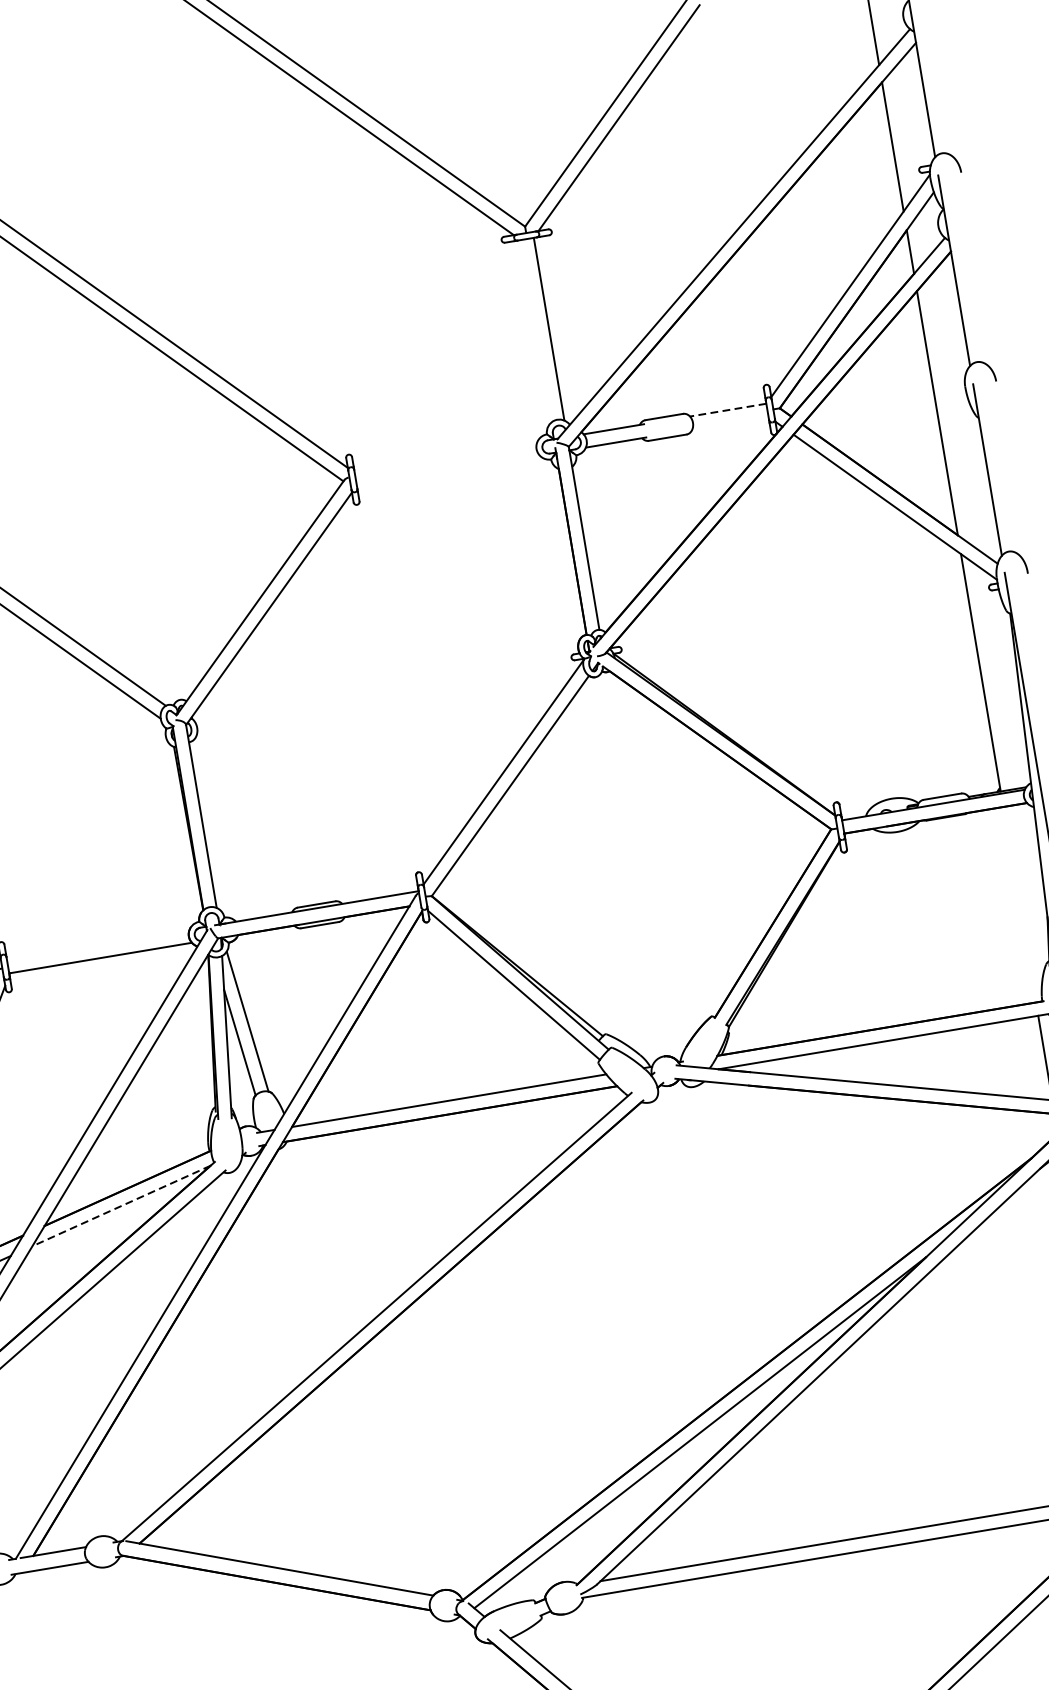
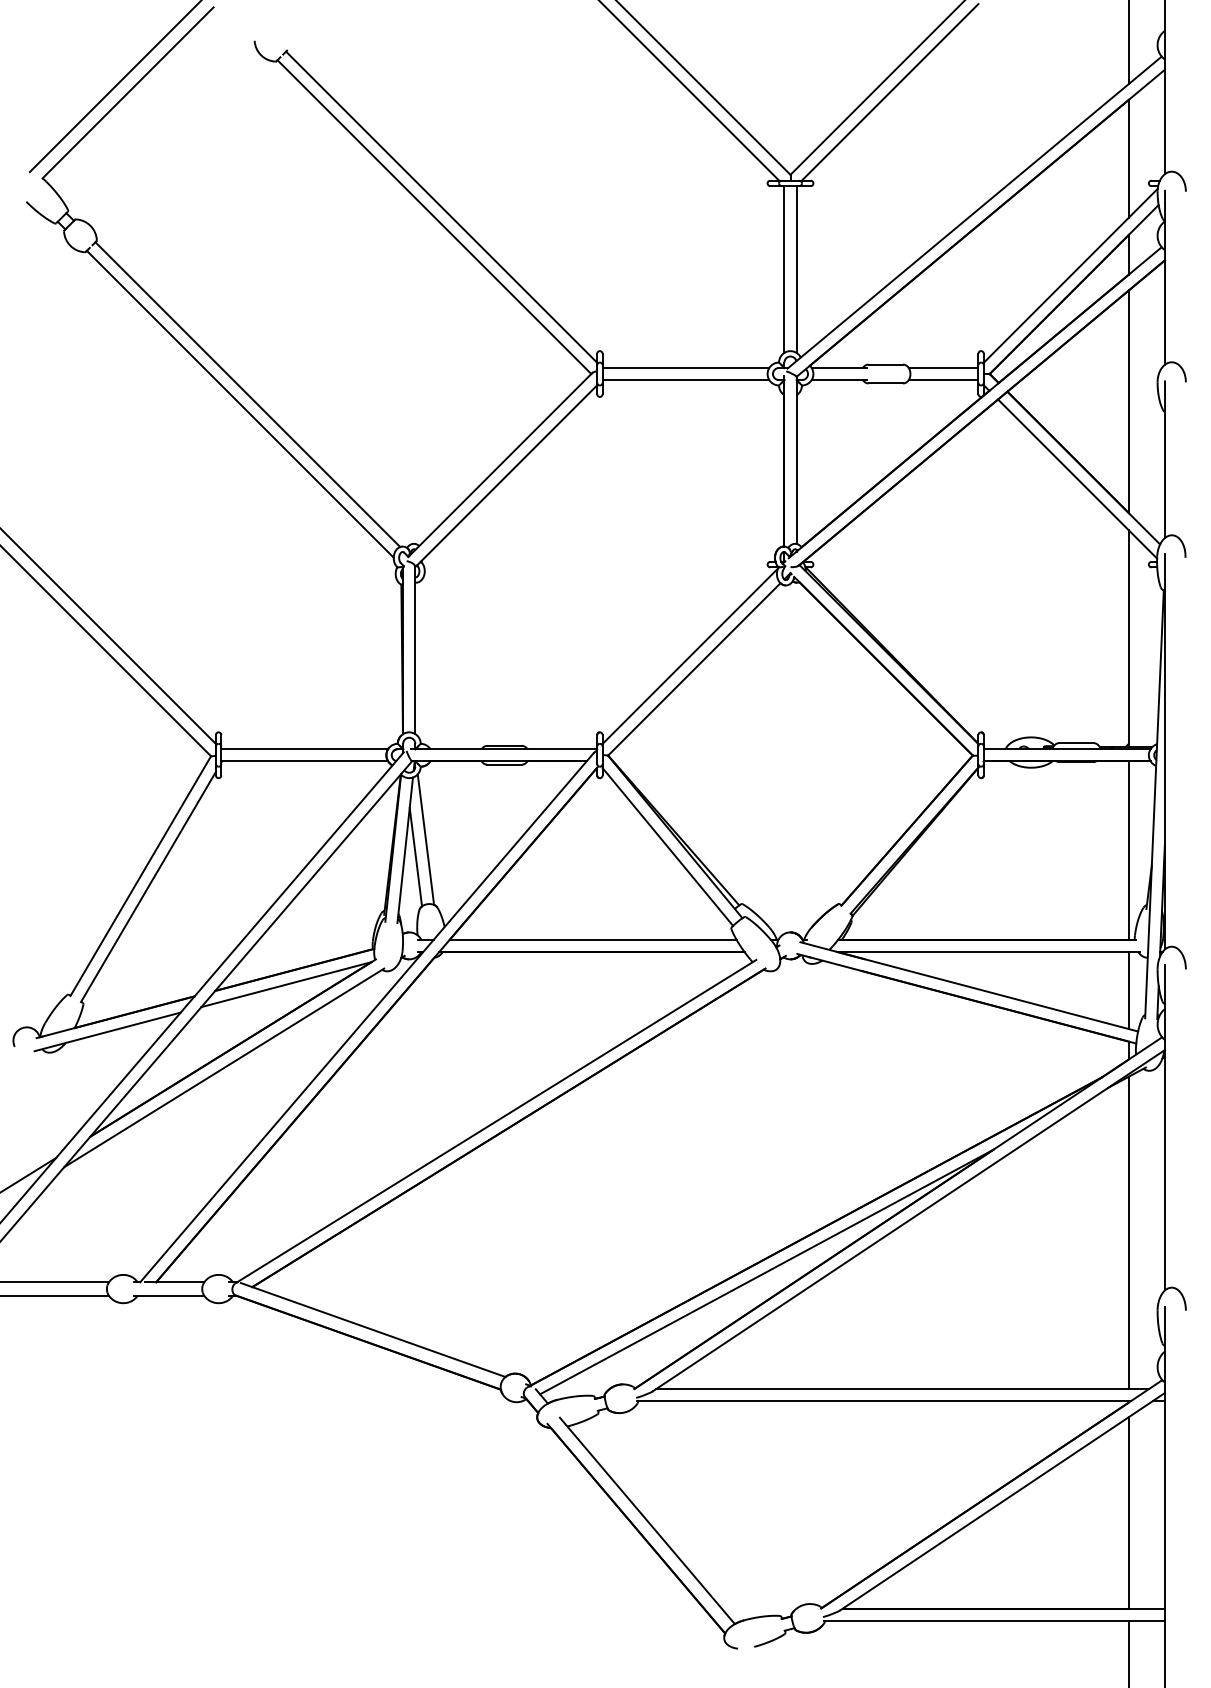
line: (535, 331) -> (784, 269), added
line: (728, 409) -> (943, 367), dashed -> solid
line: (730, 423) -> (943, 380), added
line: (445, 456) -> (685, 367), added
line: (447, 471) -> (685, 380), added
line: (1019, 904) -> (1128, 850), added
line: (98, 945) -> (304, 749), added
line: (121, 1205) -> (286, 984), dashed -> solid

